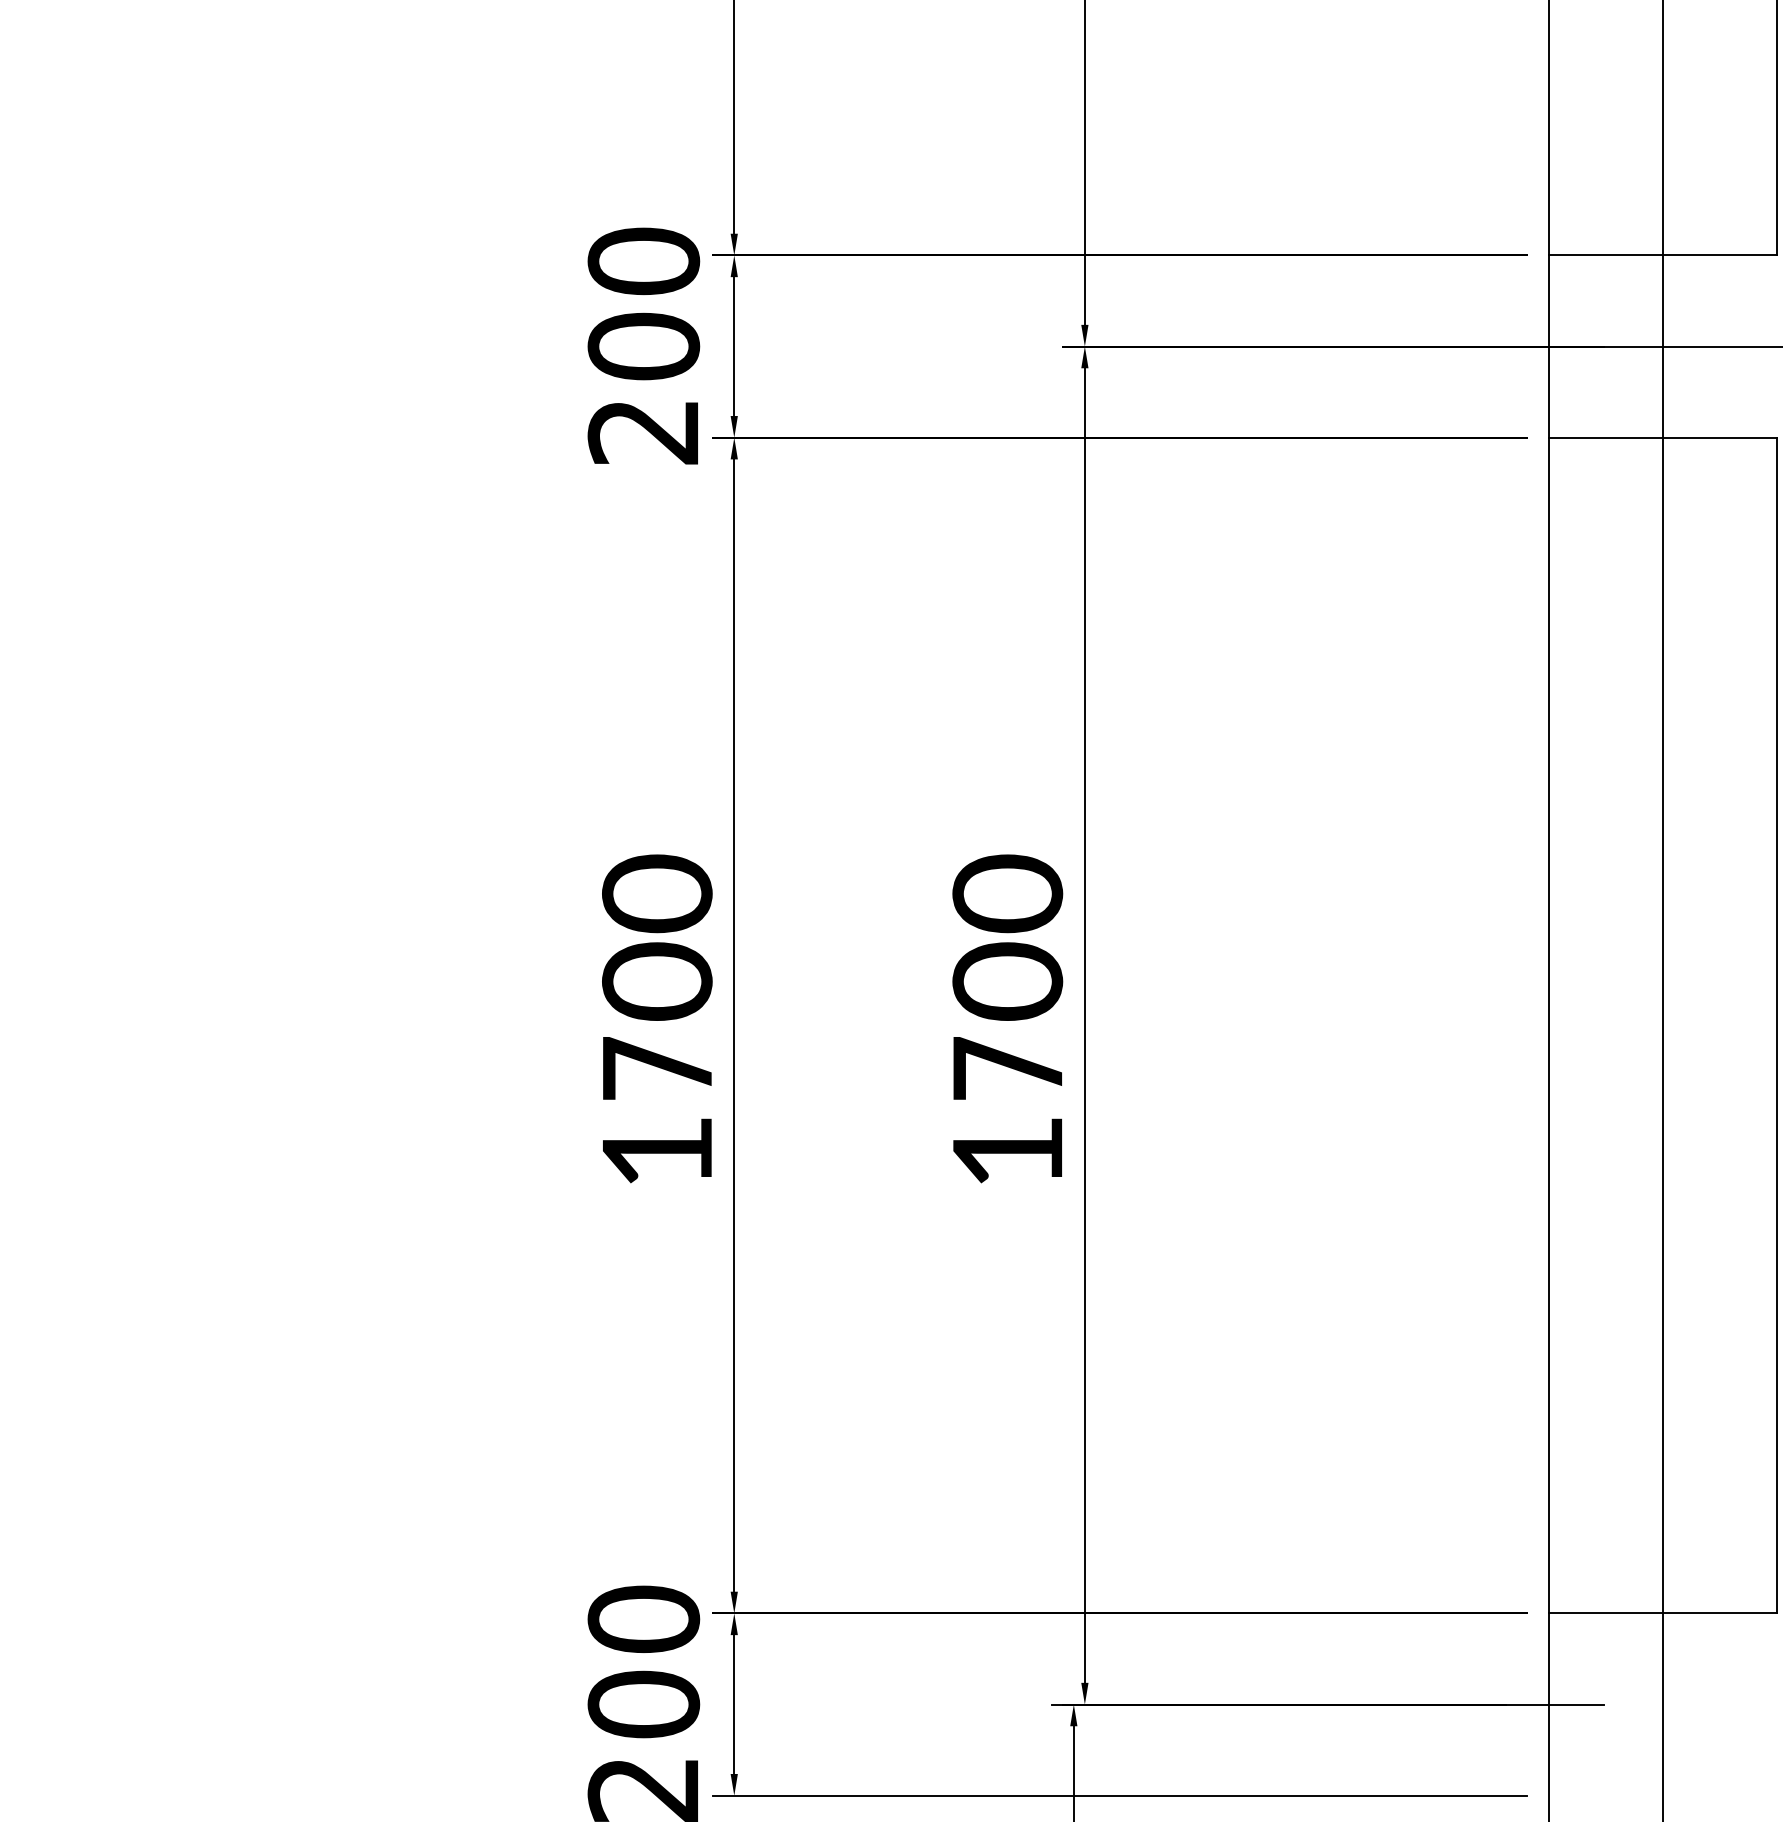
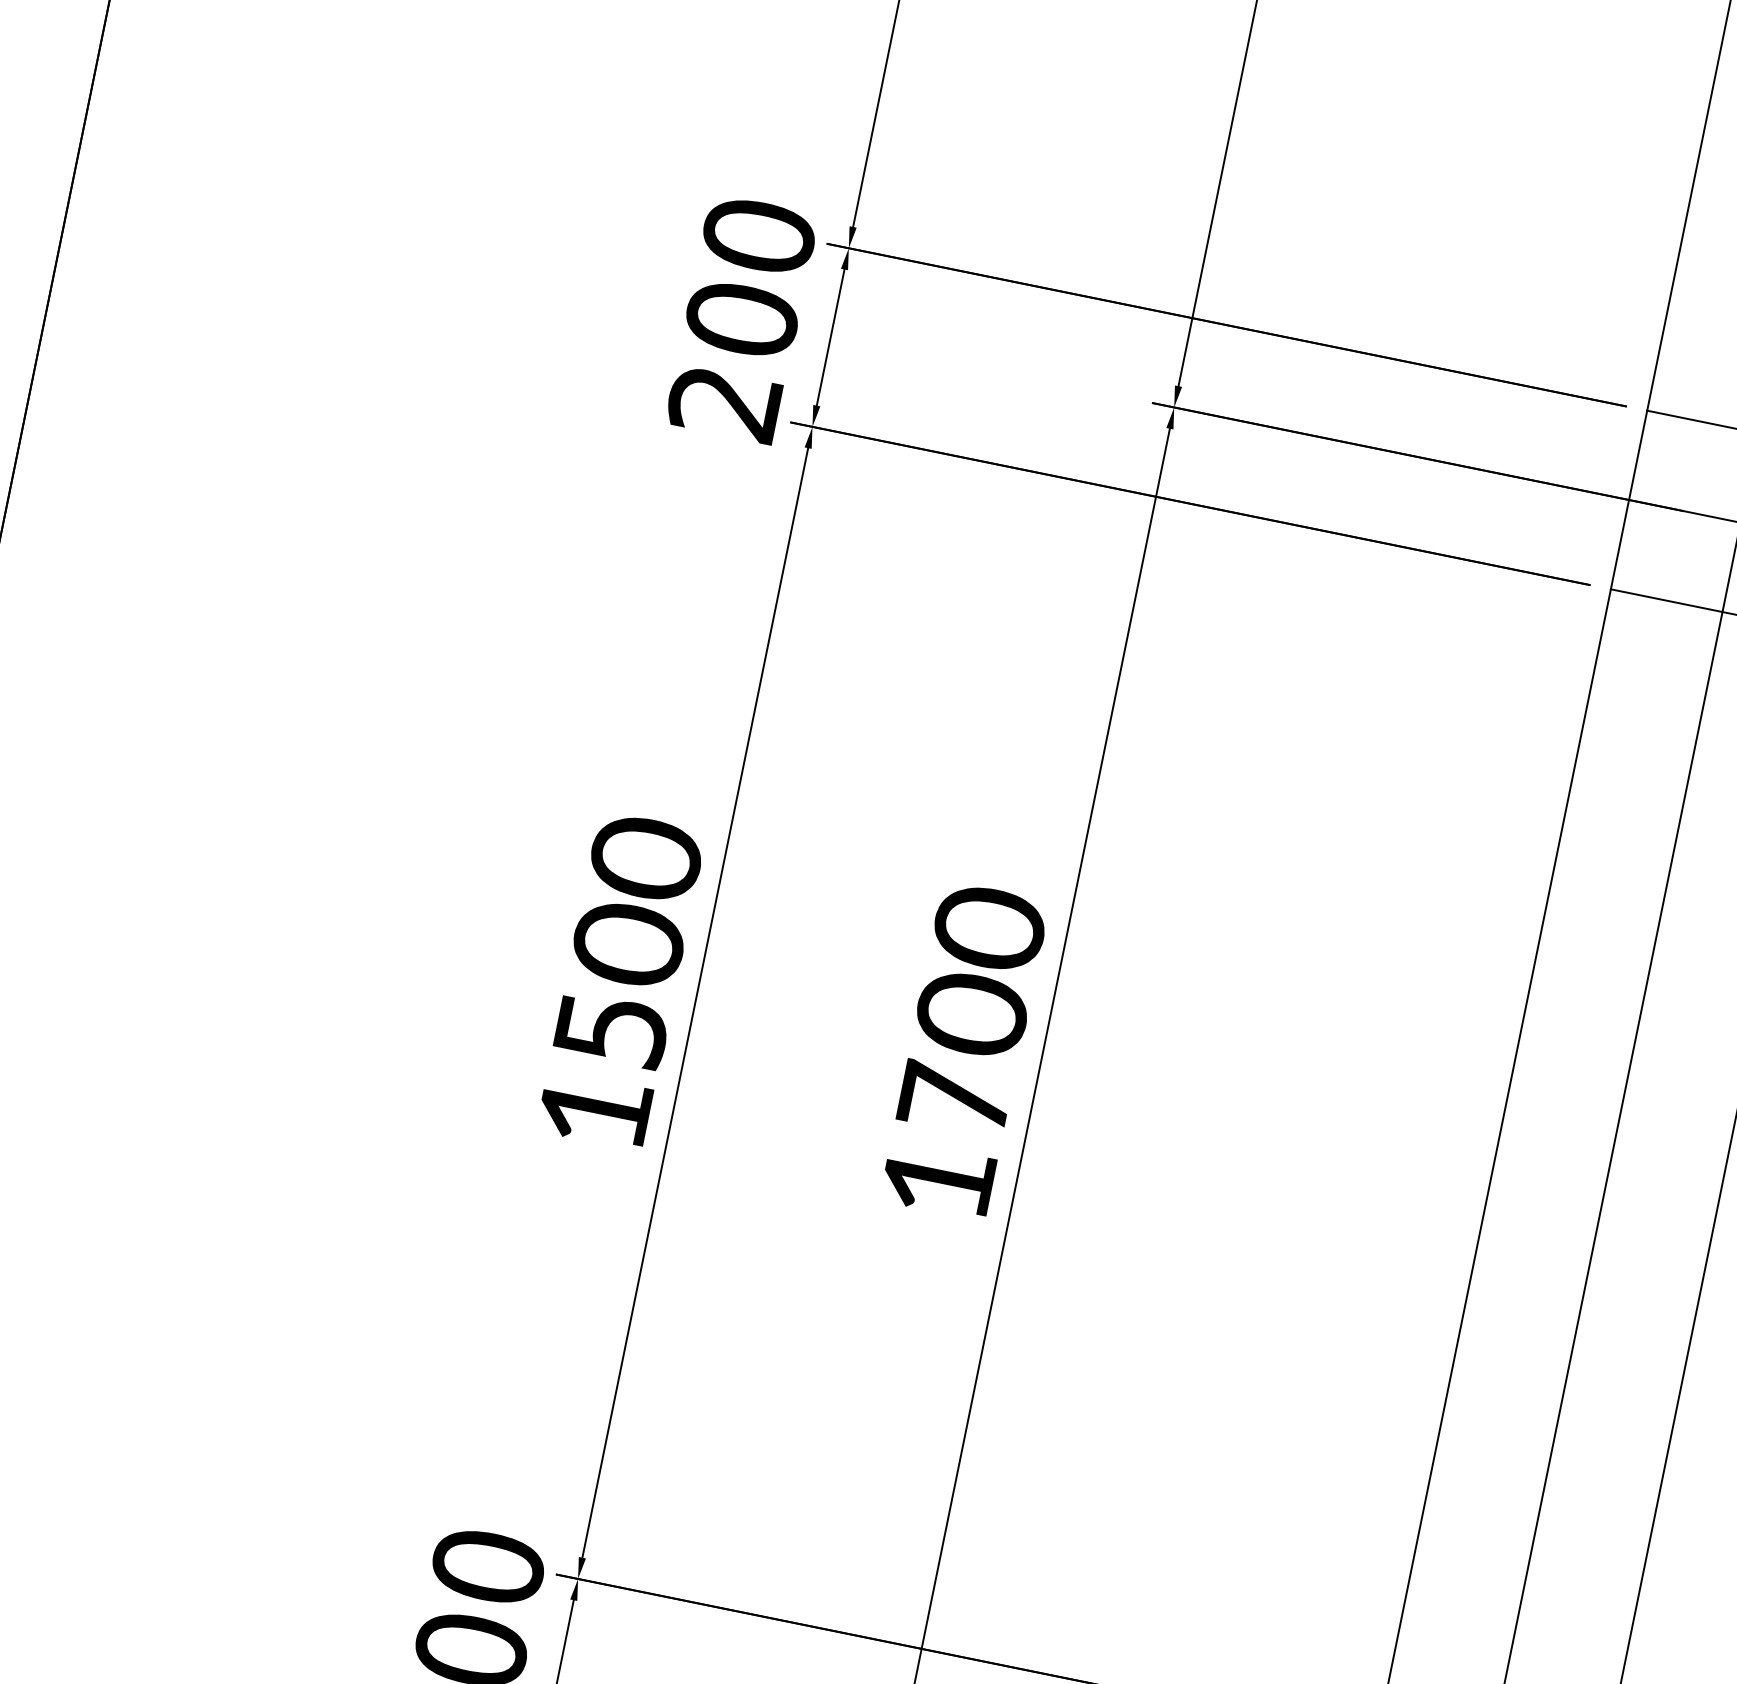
text: (658, 1068) -> (612, 1029), 7 -> 5

